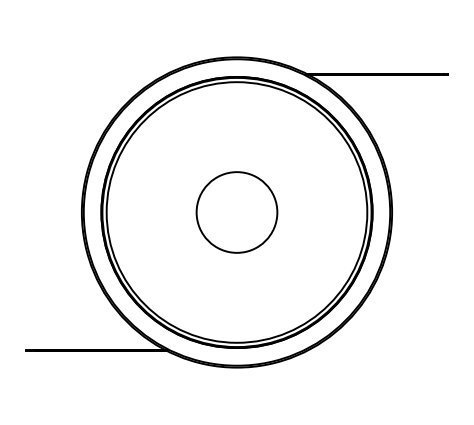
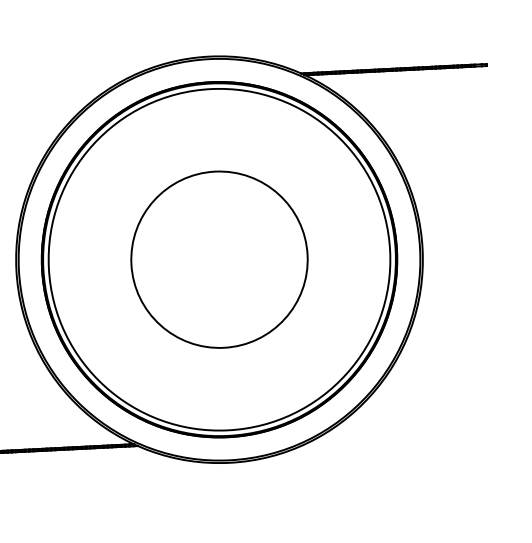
circle: (236, 212) -> (218, 259), size x1.67

